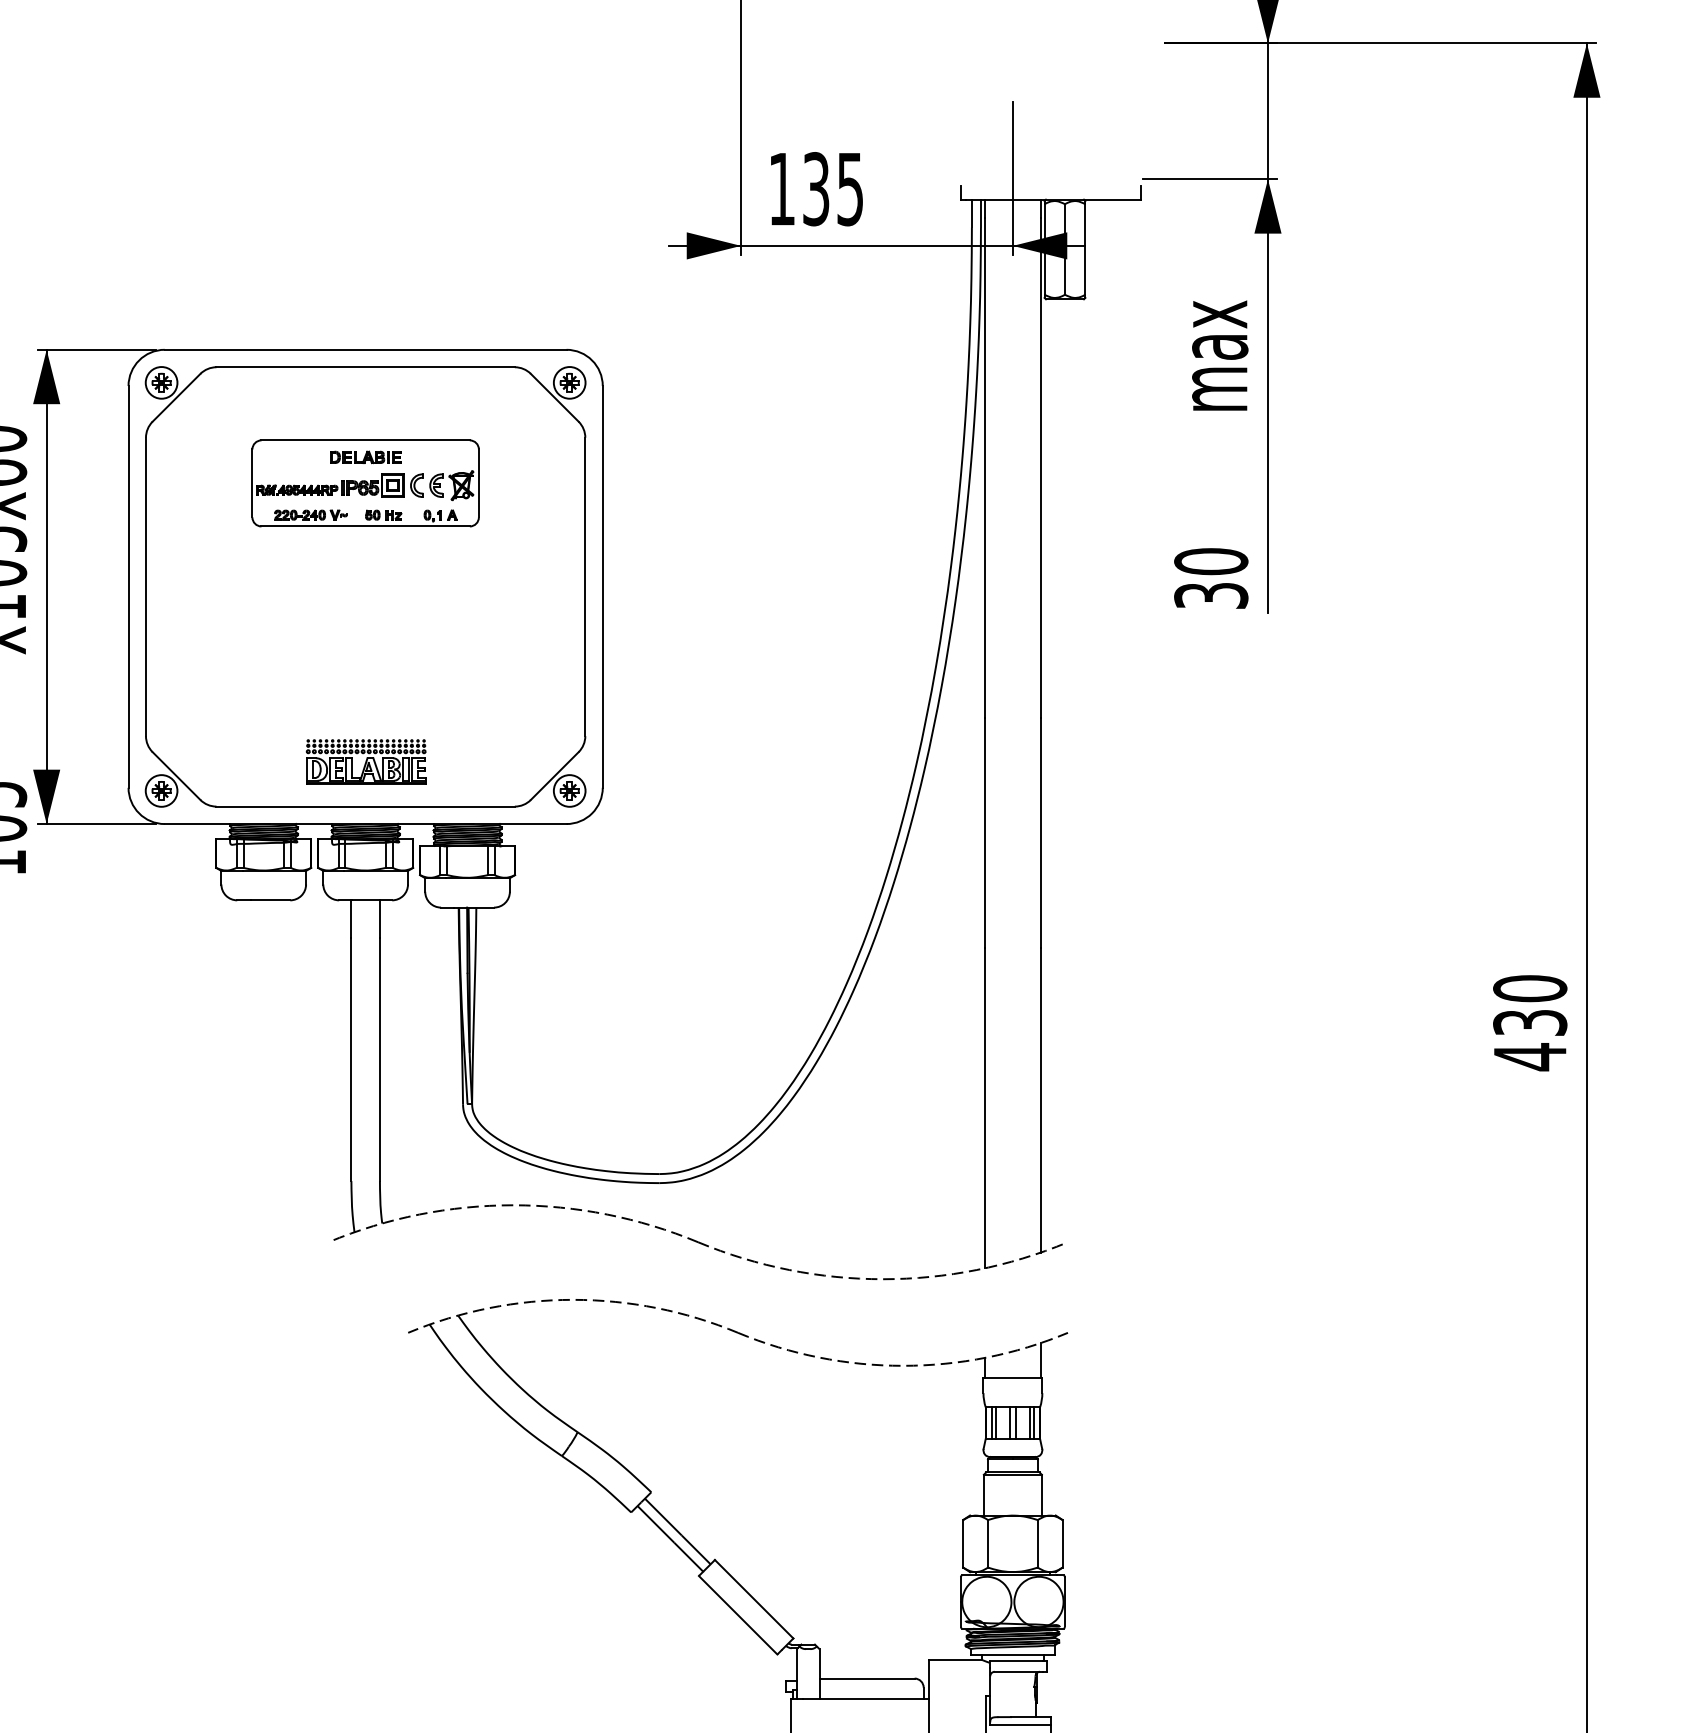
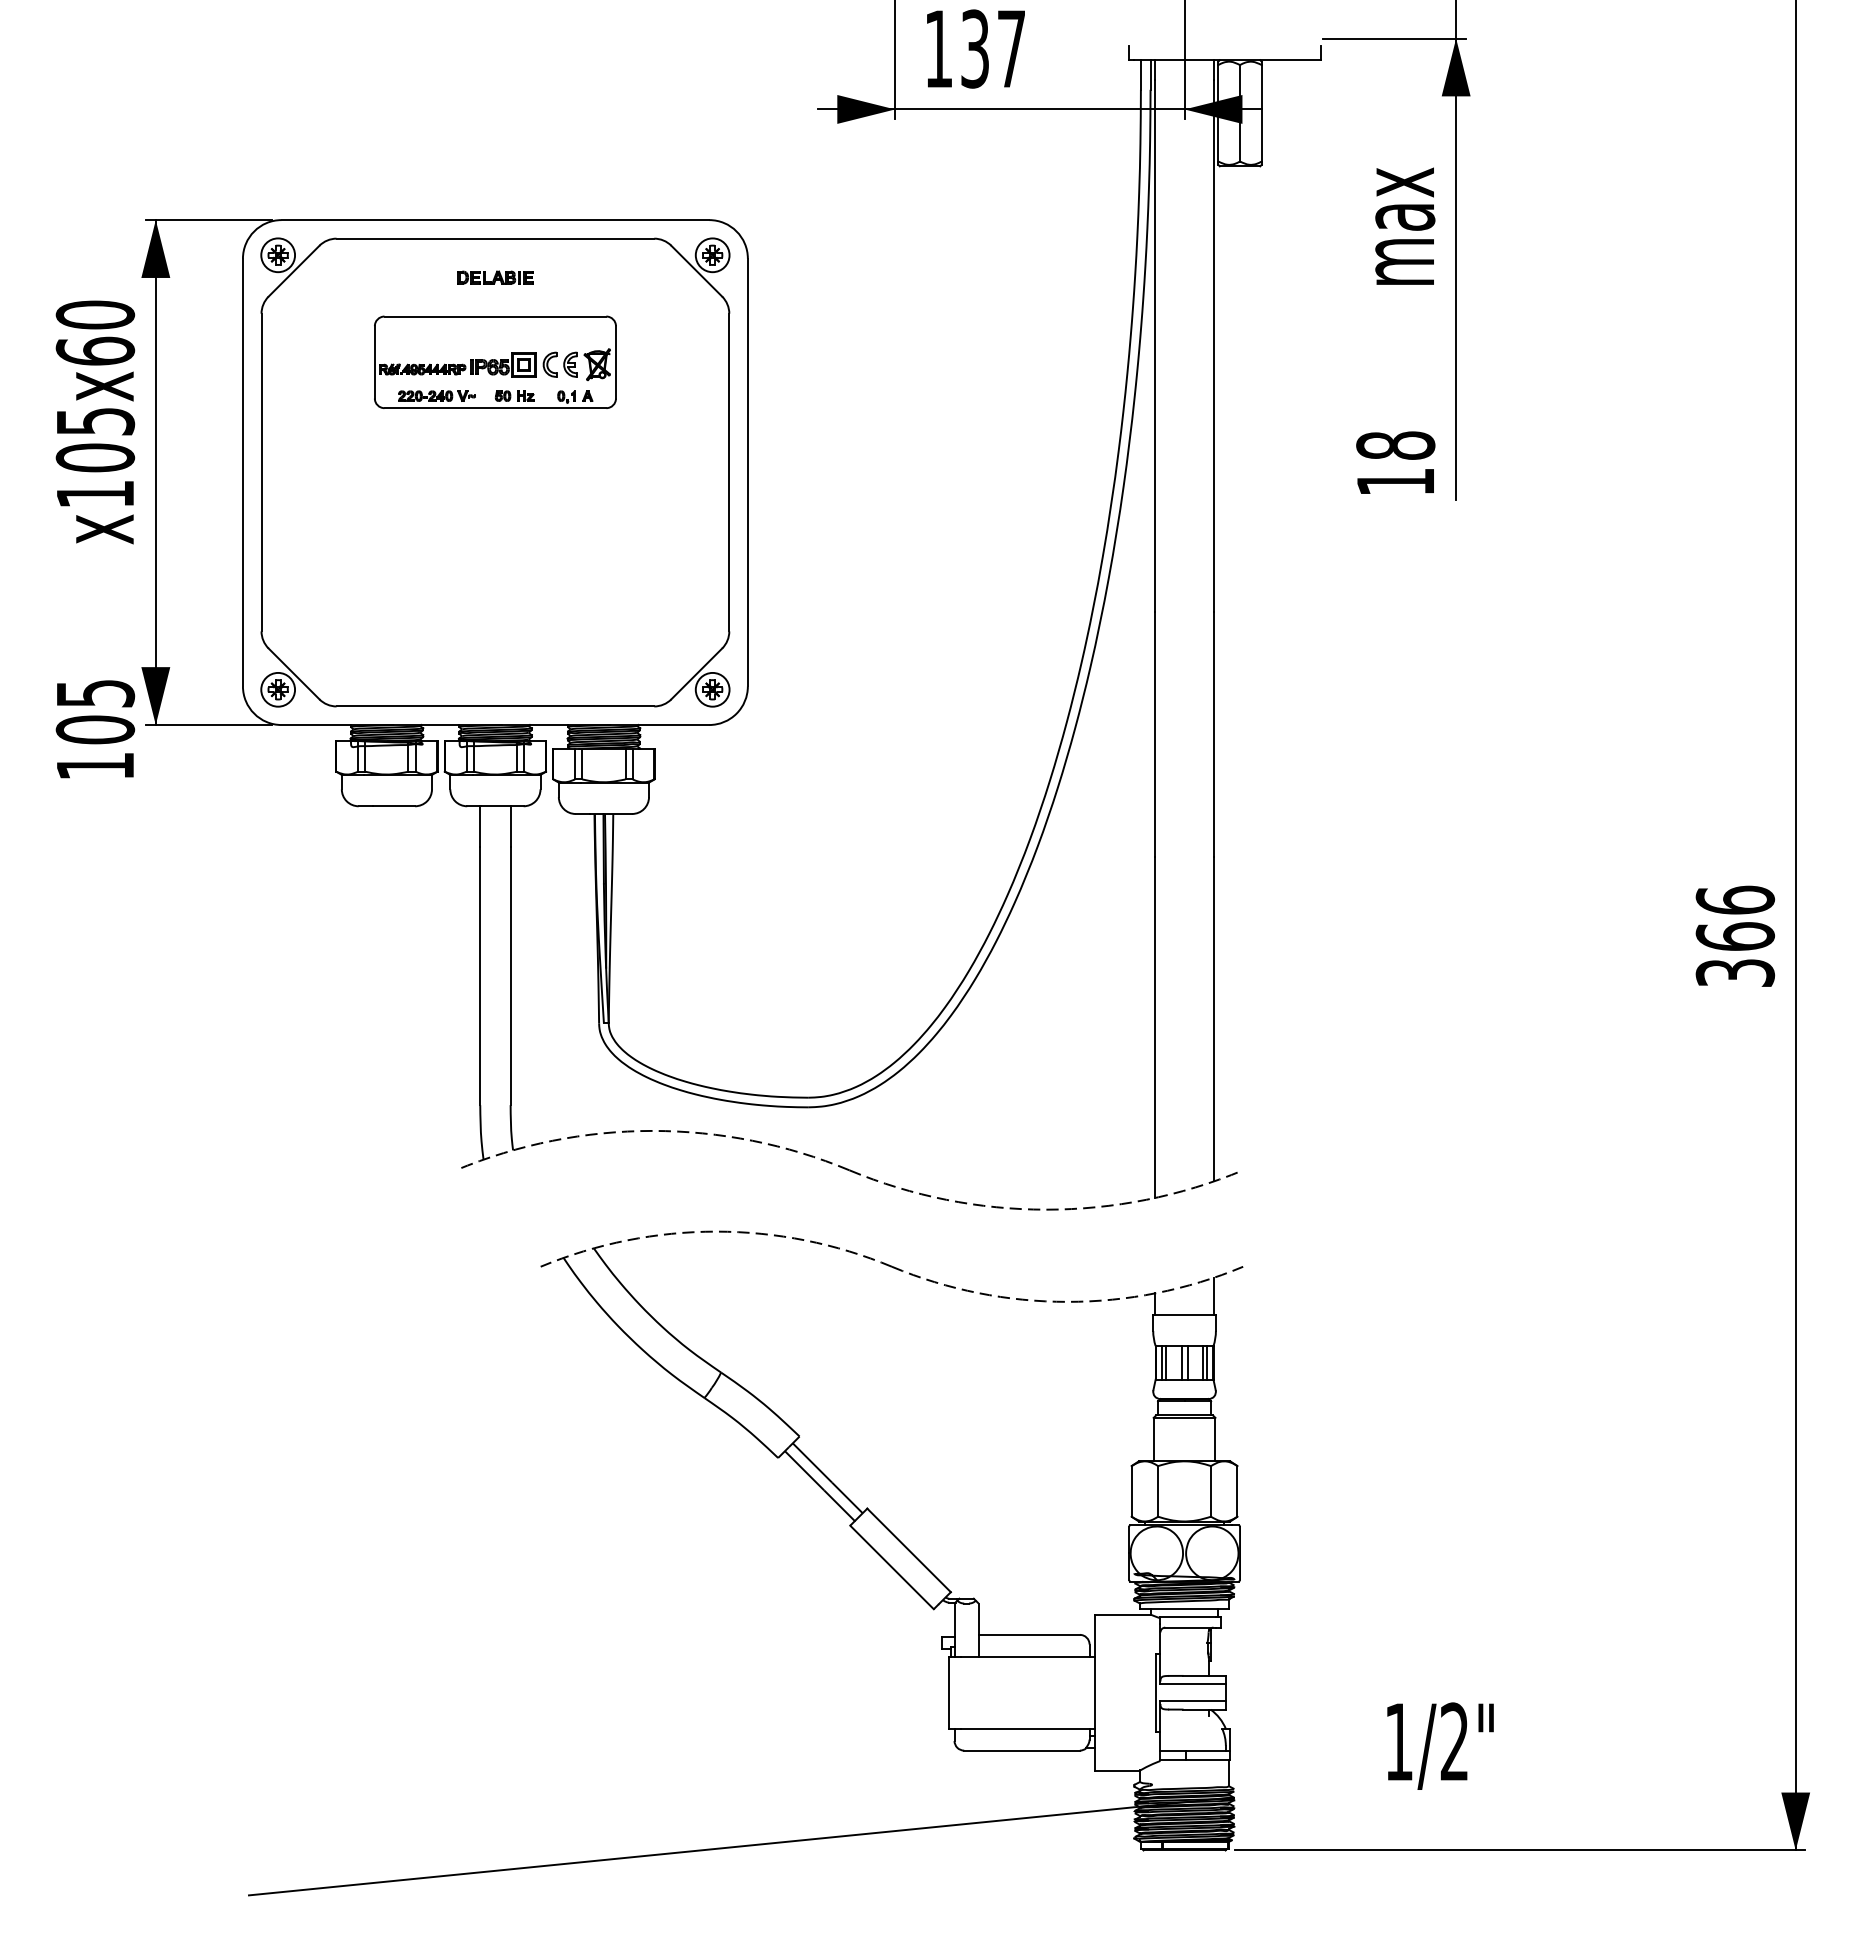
text: (850, 189) -> (1011, 49), 135 -> 137
part: (365, 457) -> (495, 277), moved
text: (1211, 578) -> (1395, 463), 30 -> 18
part: (365, 761) -> (495, 658), removed
text: (1530, 1022) -> (1735, 936), 430 -> 366

